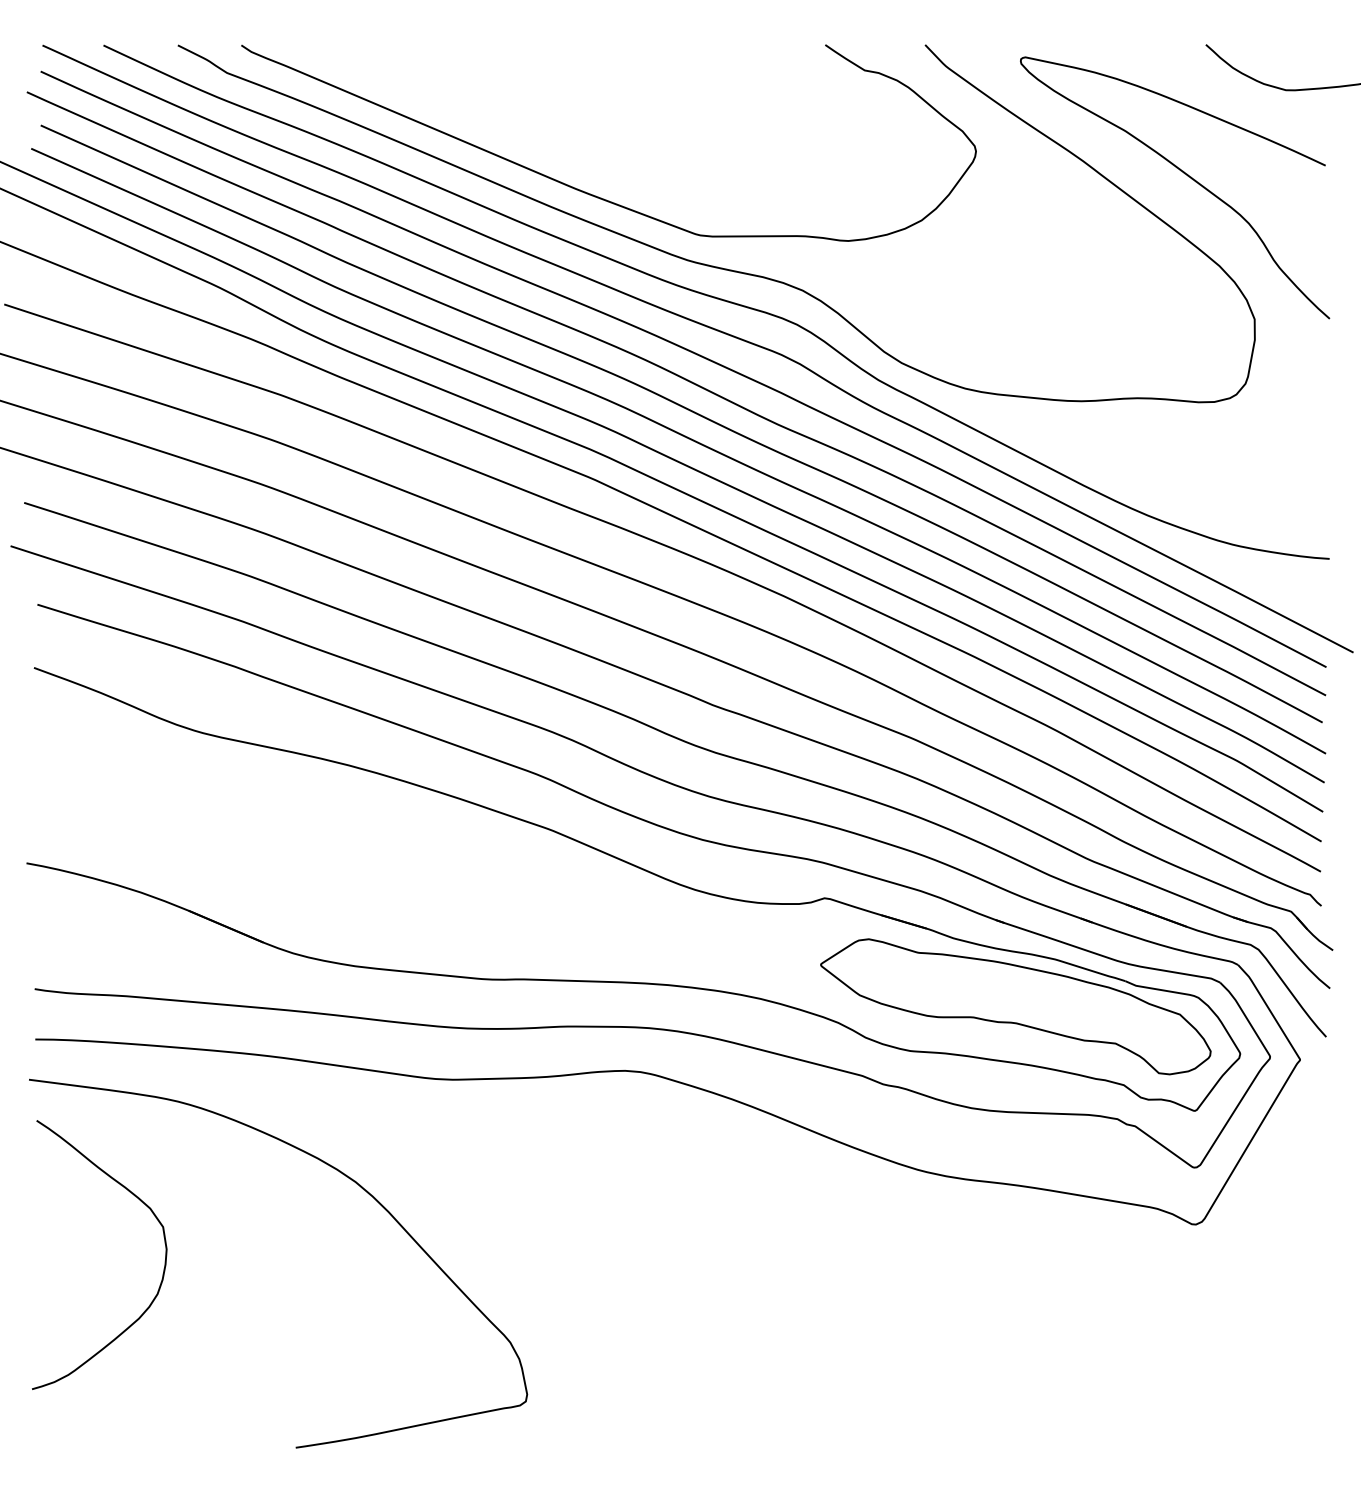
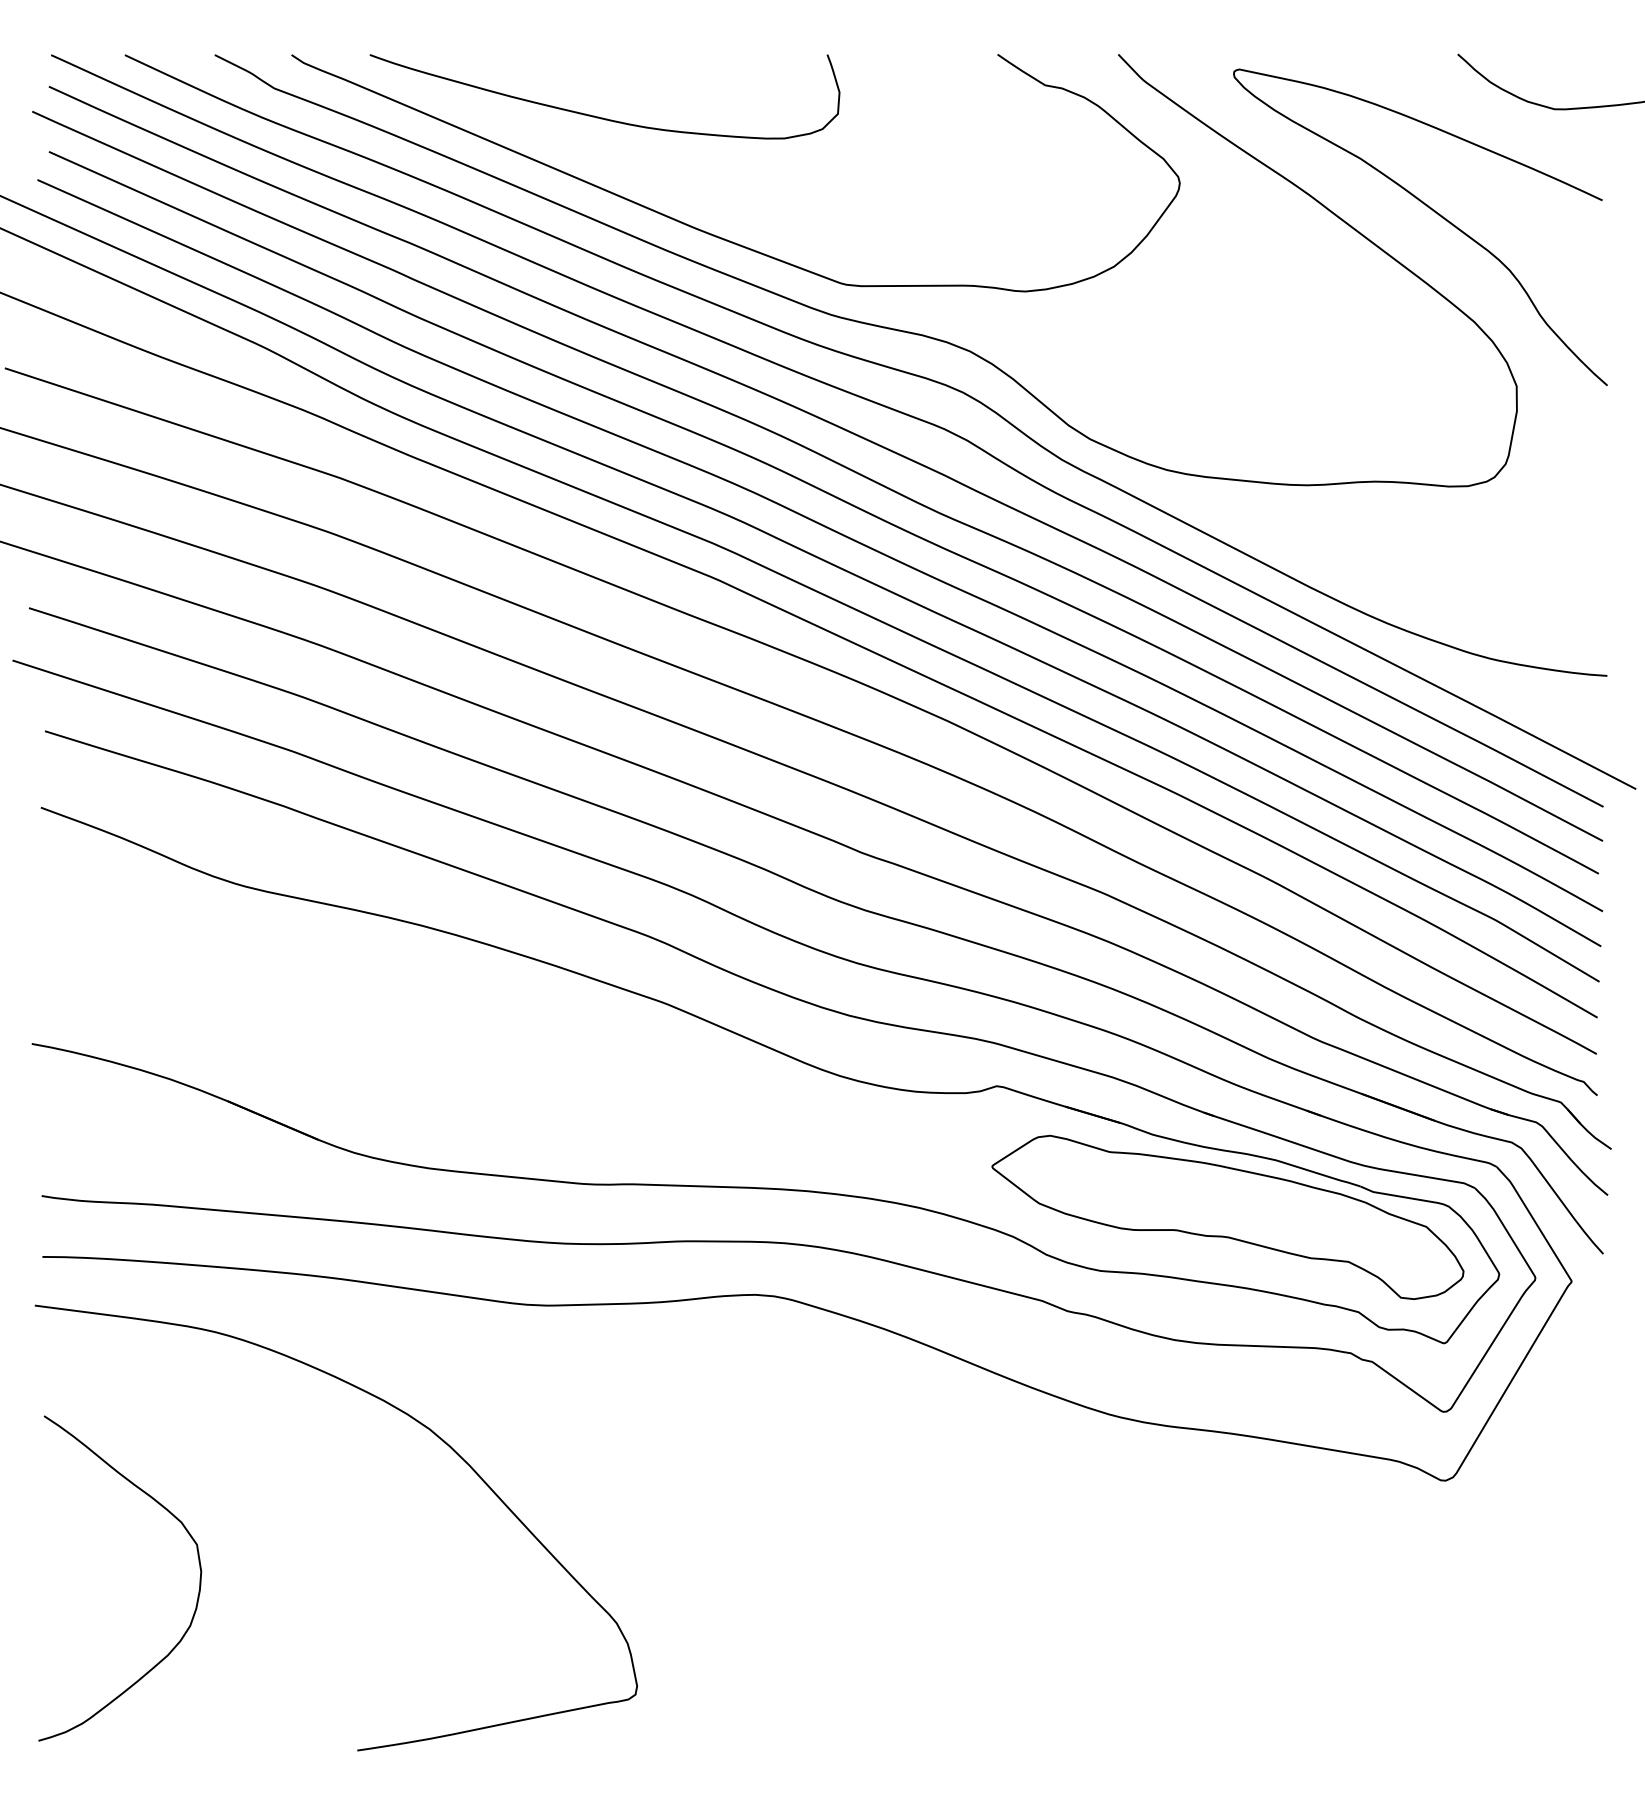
curve: (495, 96) -> (598, 116), added
curve: (164, 1264) -> (198, 1590), moved

